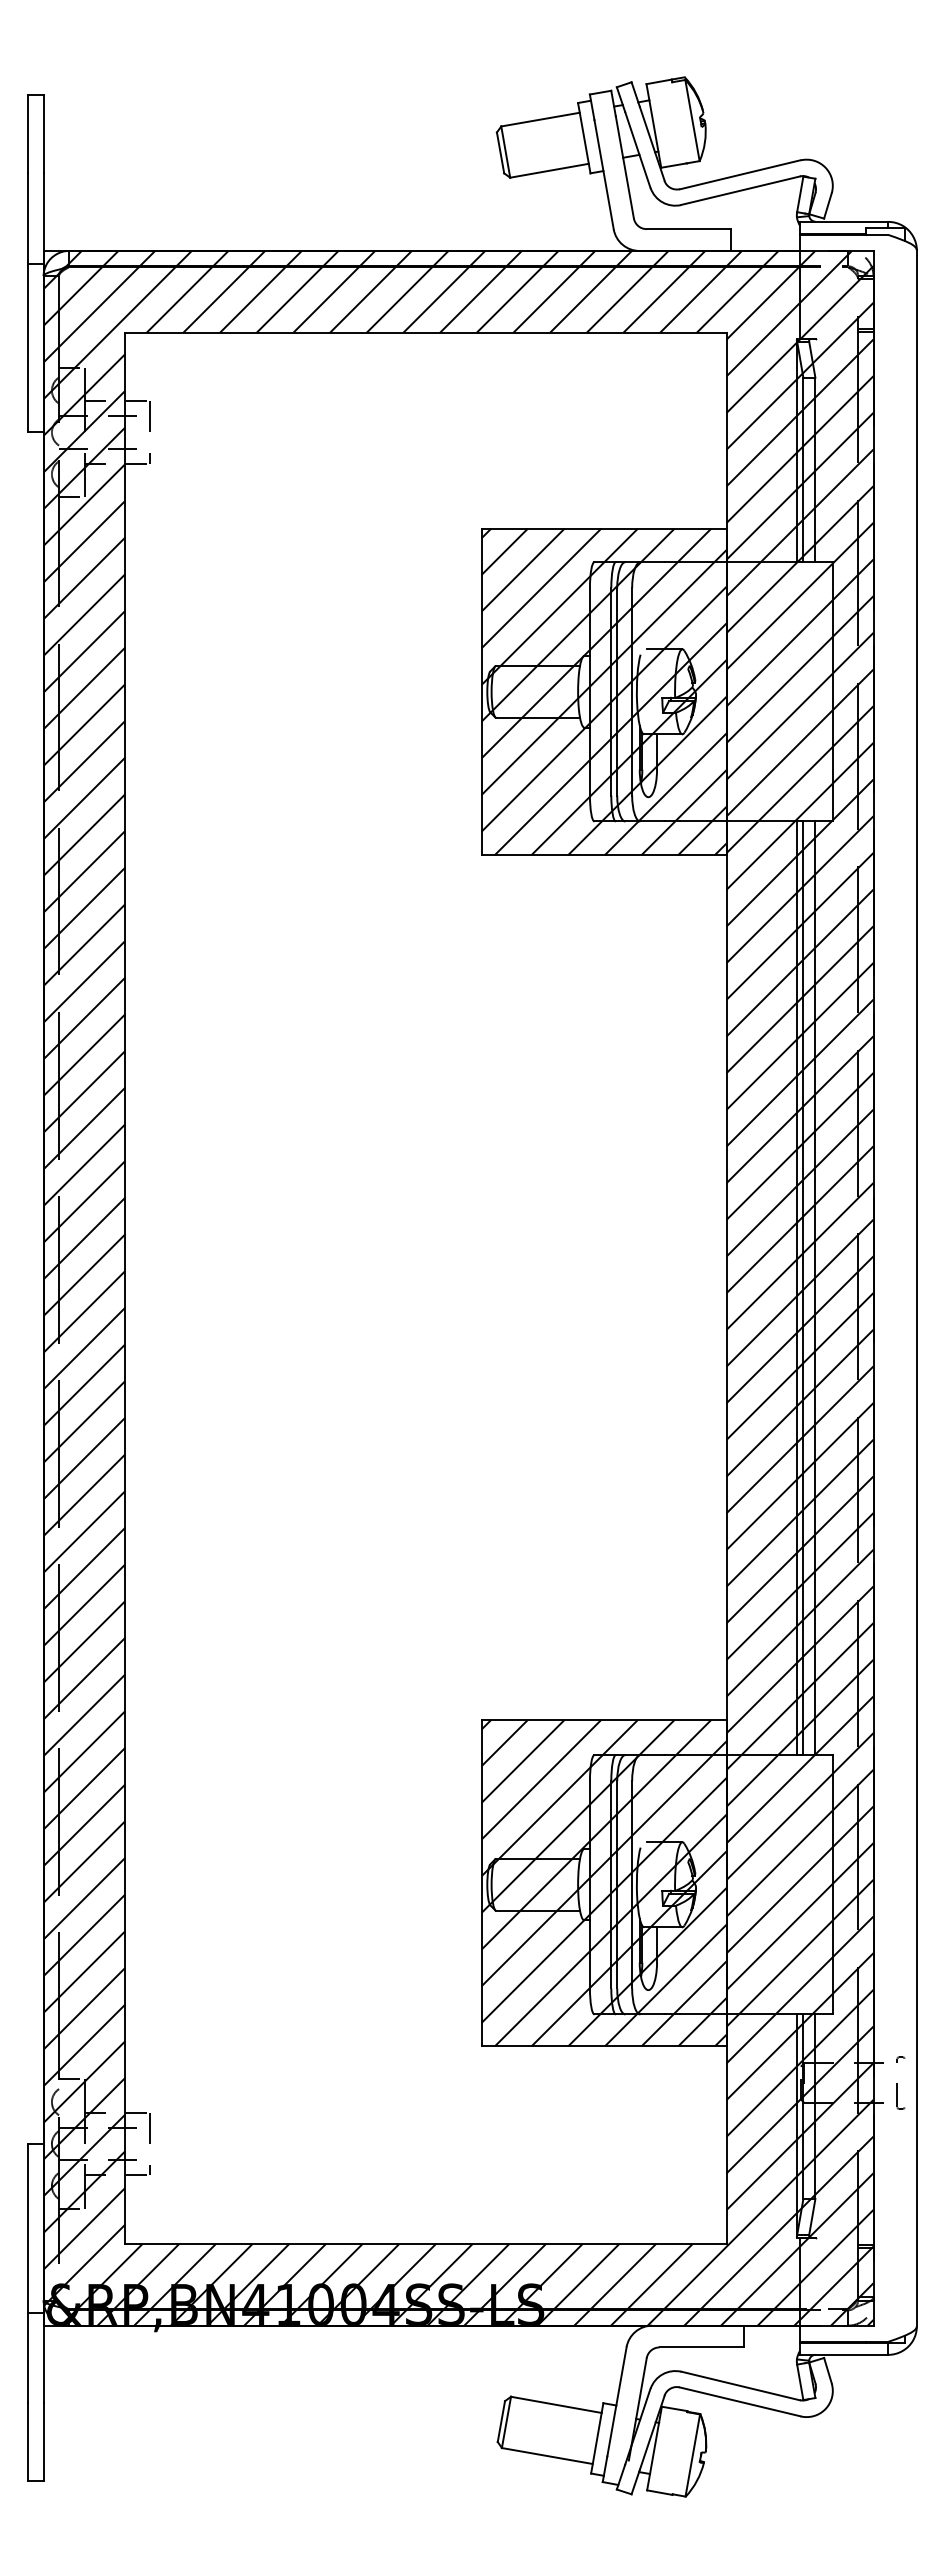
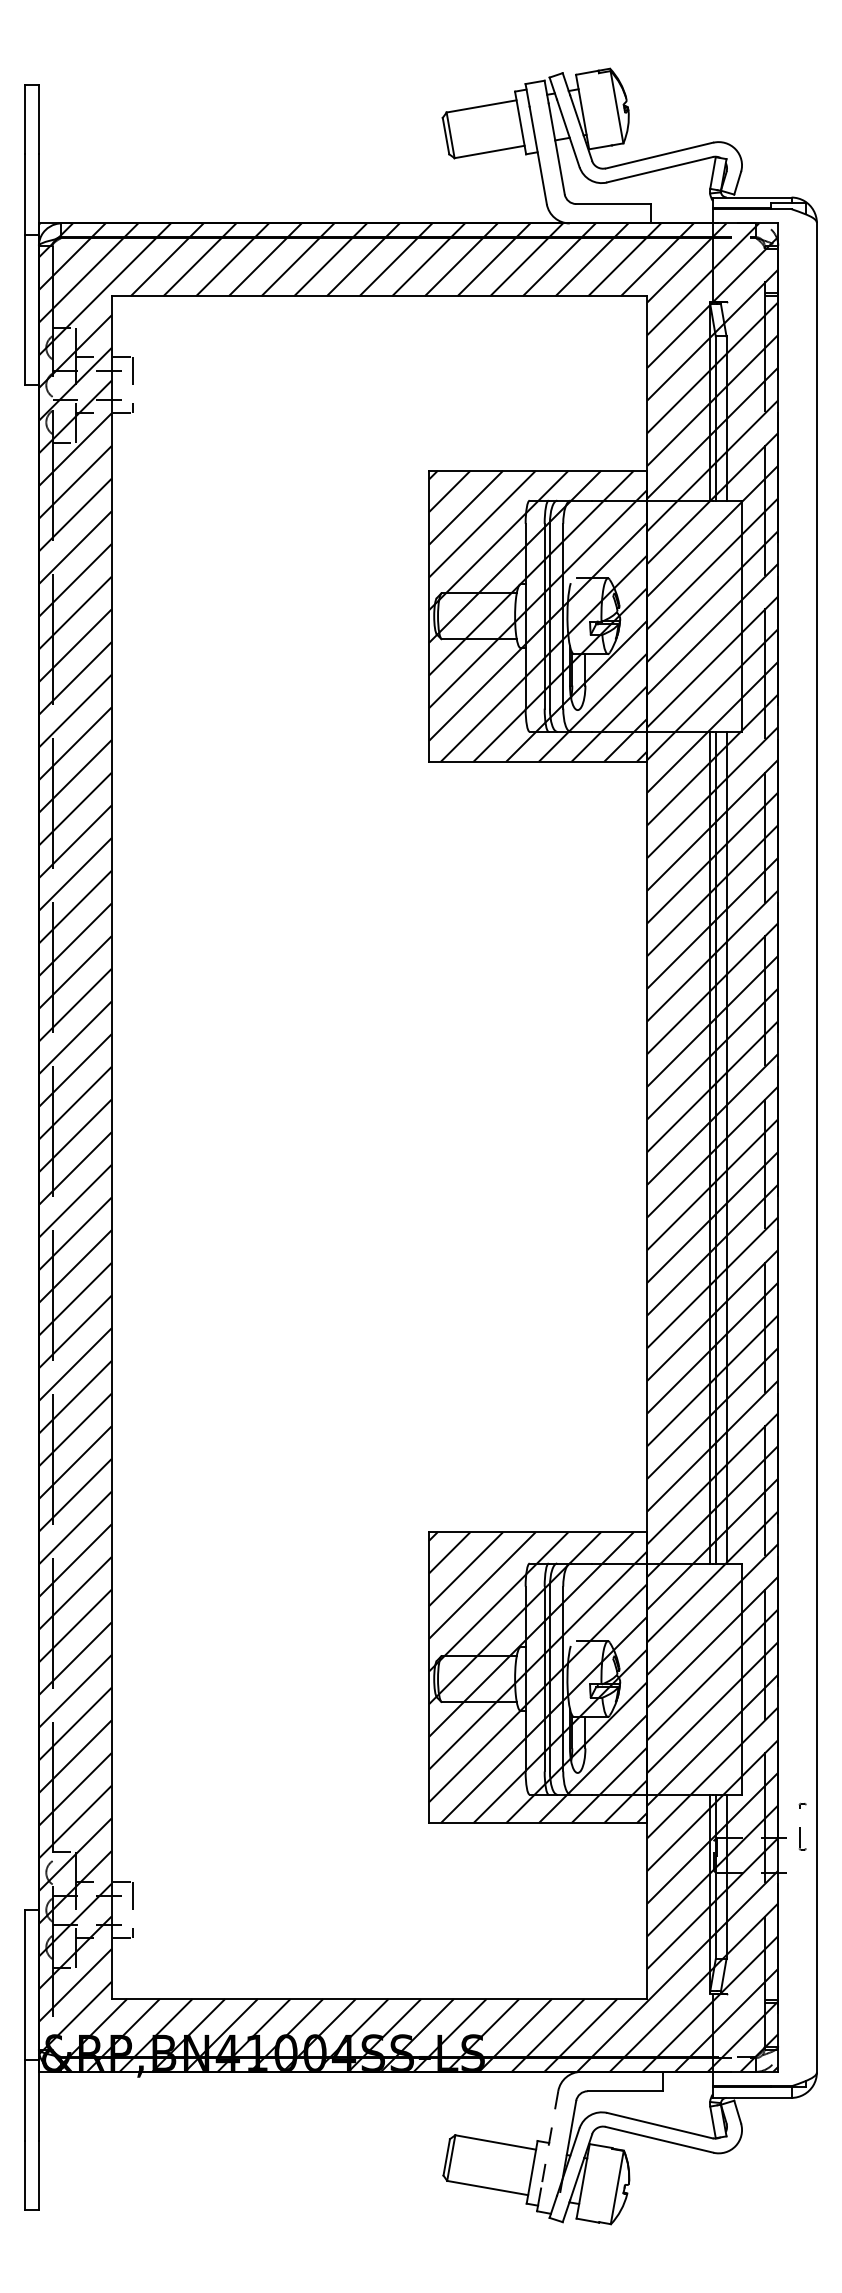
part: (900, 2082) -> (802, 1826), moved
line: (616, 2402) -> (549, 2140), solid -> dashed

